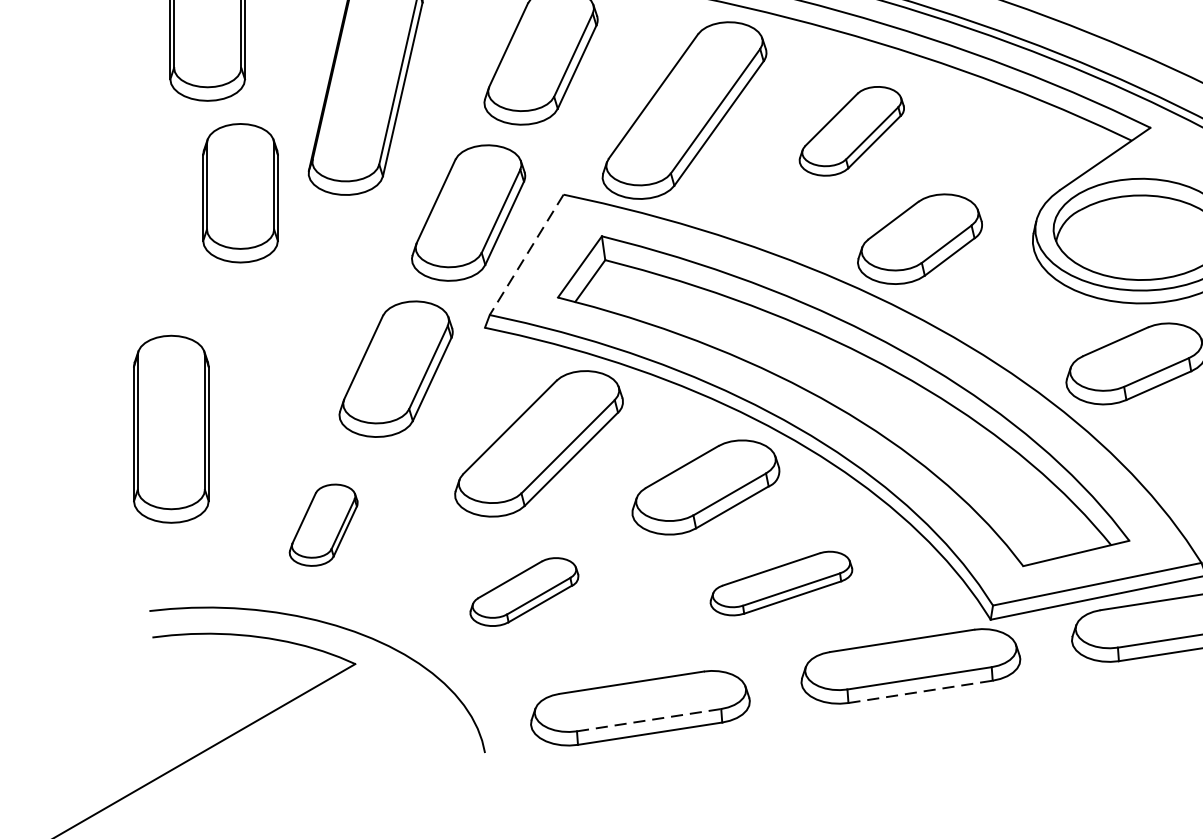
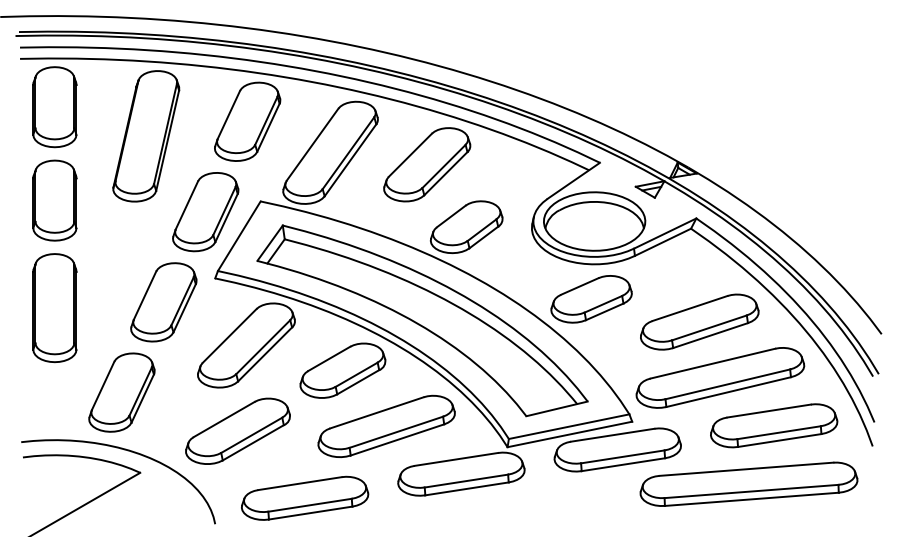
part: (852, 130) -> (427, 164), size x1.43
part: (239, 192) -> (54, 200), moved
line: (527, 255) -> (239, 236), dashed -> solid
part: (170, 429) -> (54, 308), moved
part: (322, 525) -> (121, 392), size x1.67
part: (781, 582) -> (386, 425), size x1.67
part: (523, 590) -> (237, 430), size x1.67
line: (921, 691) -> (467, 488), dashed -> solid
line: (649, 720) -> (310, 505), dashed -> solid

